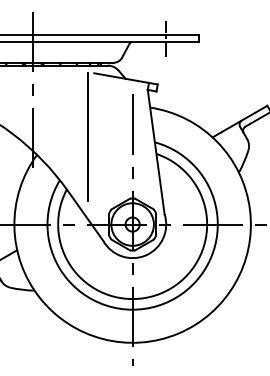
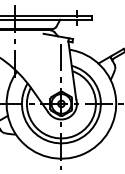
line: (87, 135) -> (40, 62), removed

